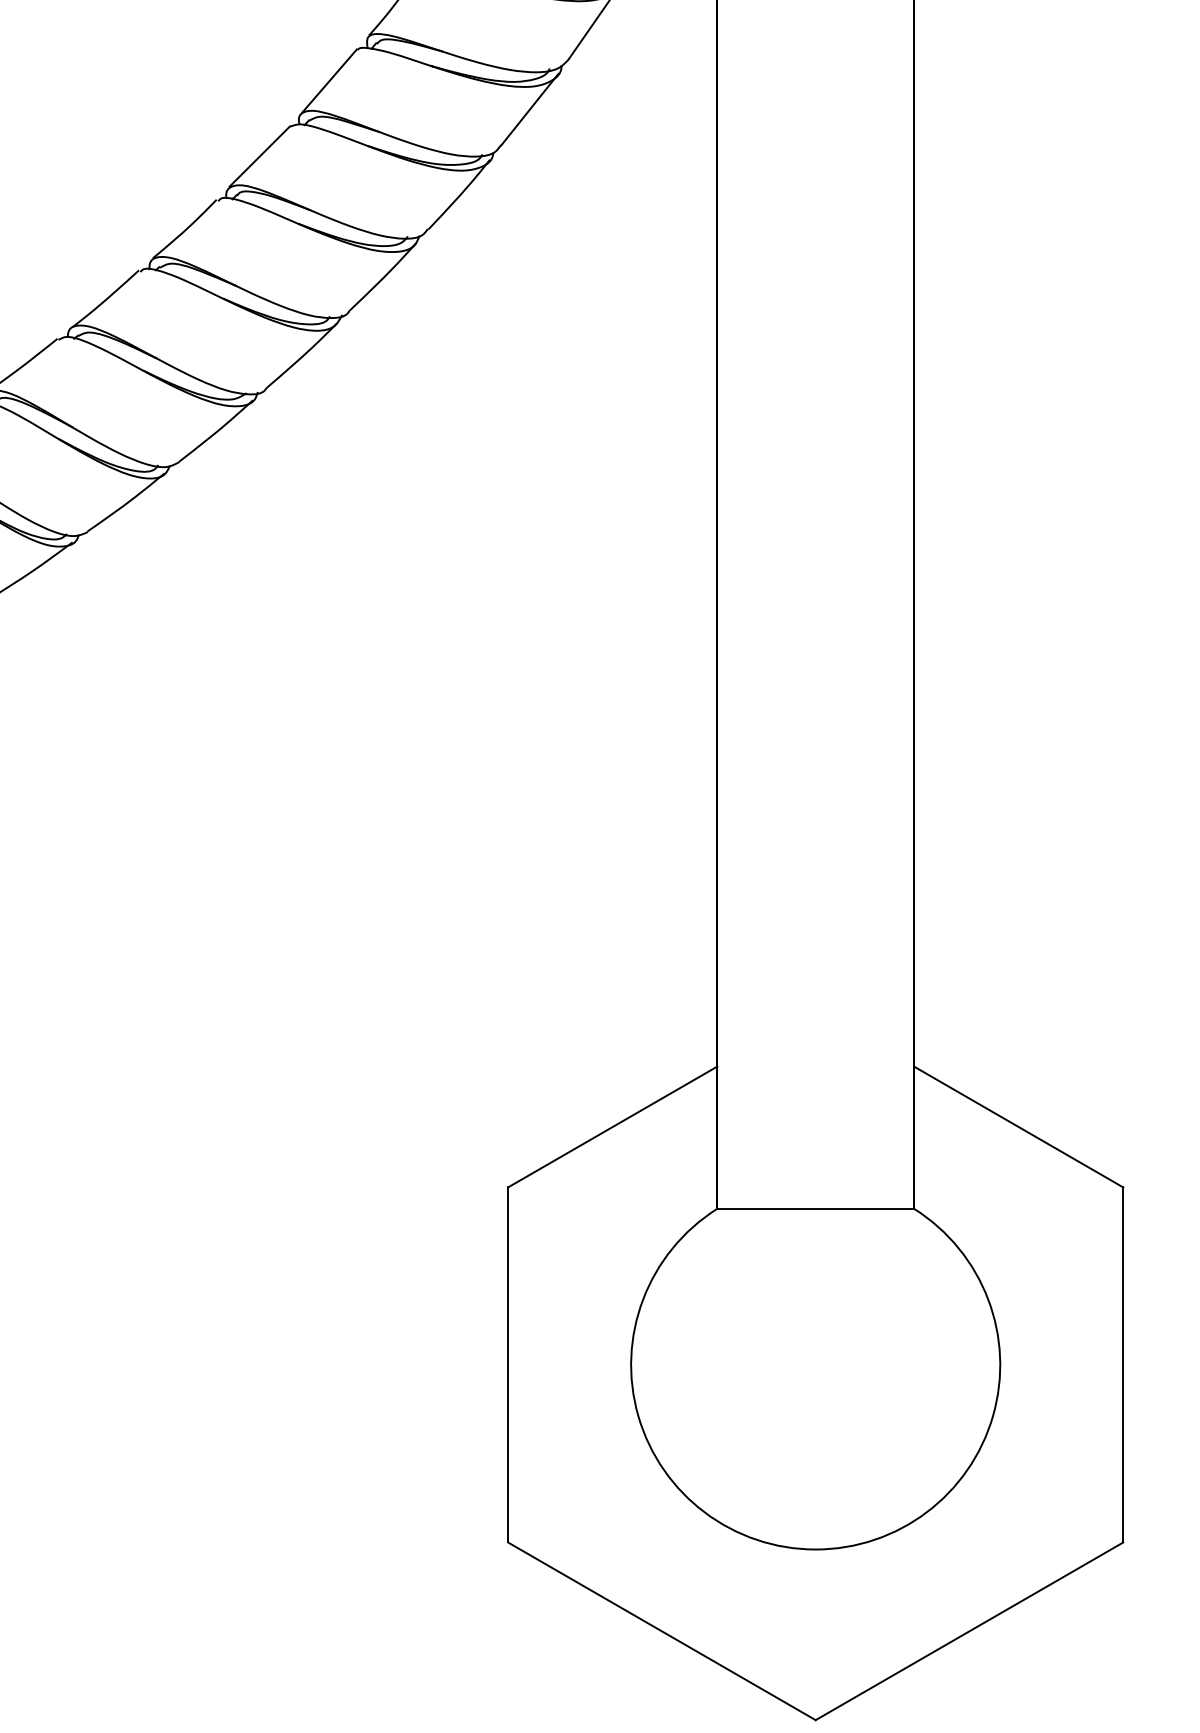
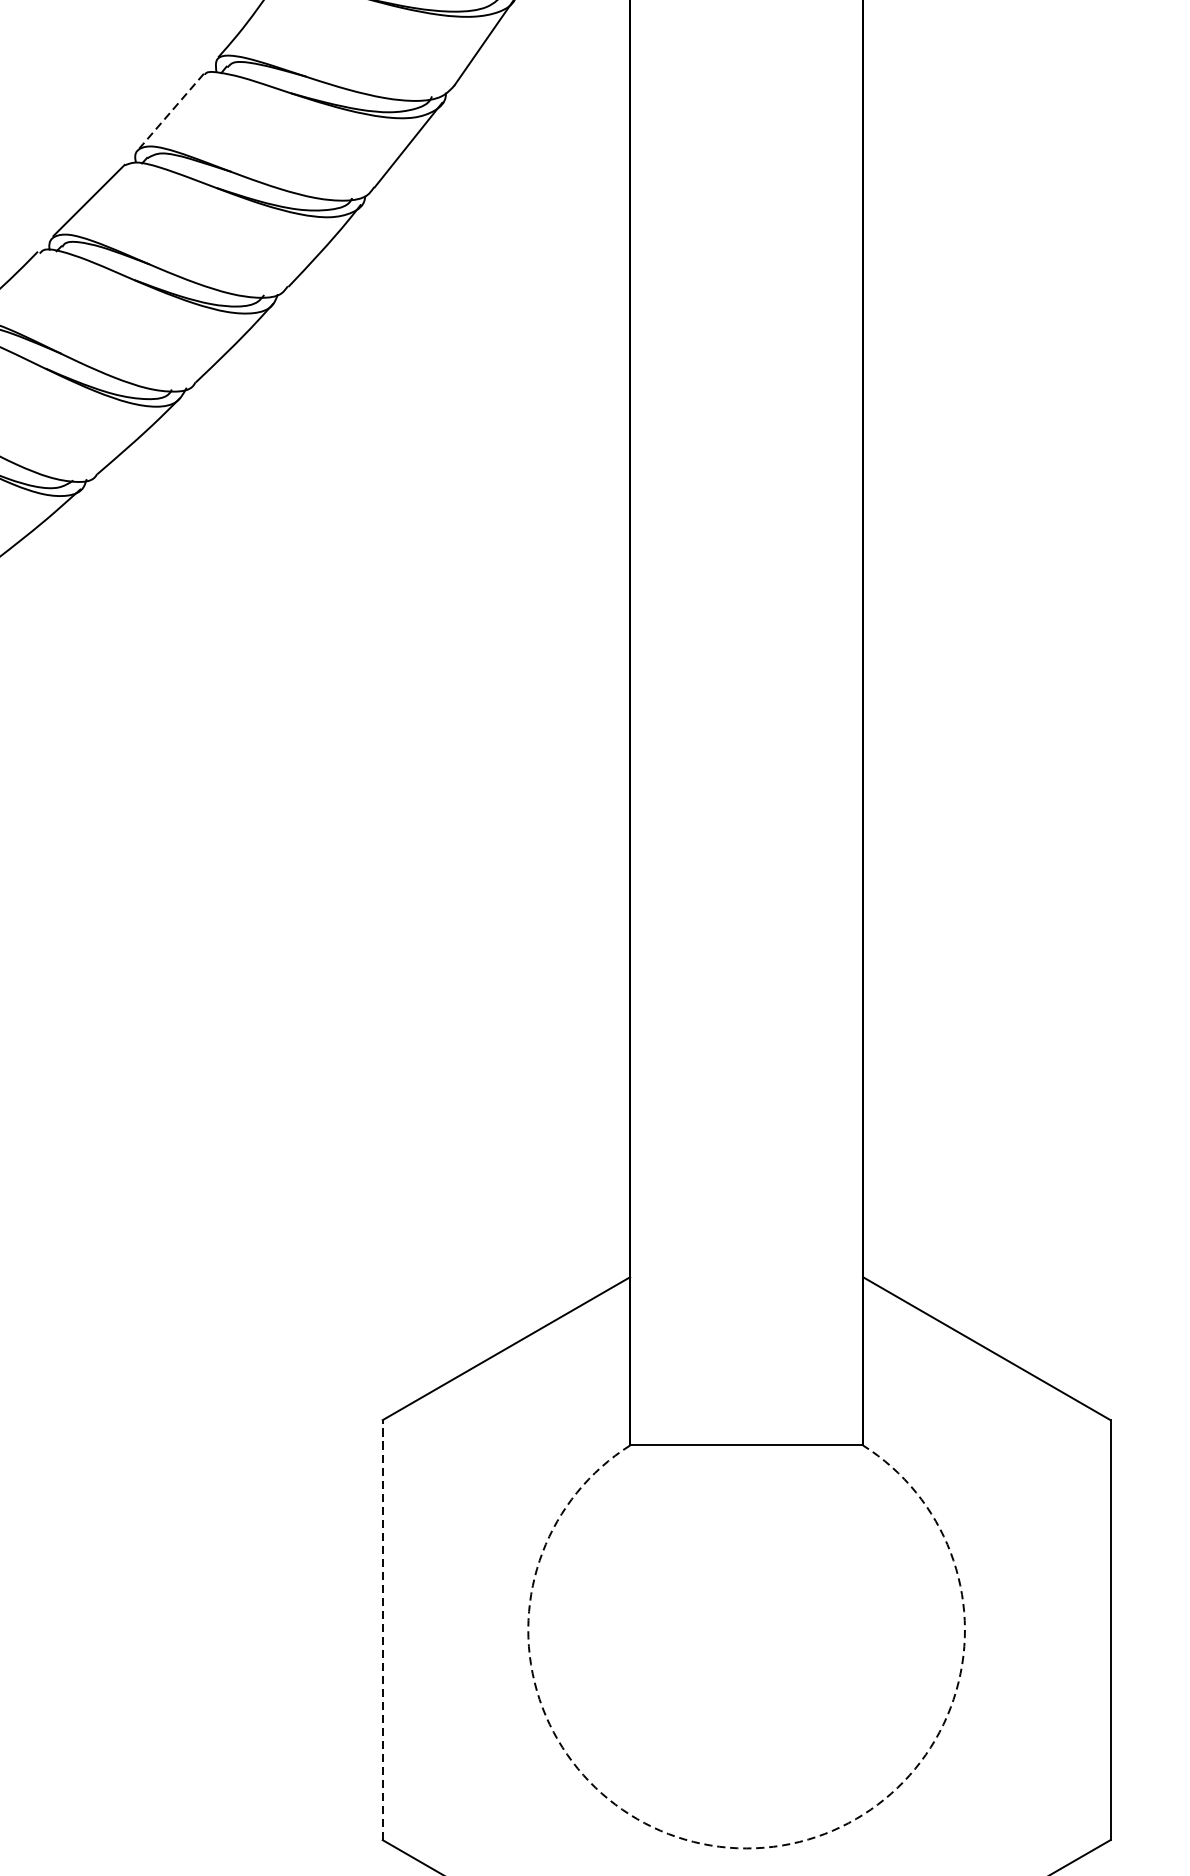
line: (329, 81) -> (171, 111), solid -> dashed
line: (508, 1364) -> (383, 1629), solid -> dashed
arc: (815, 1549) -> (746, 1848), solid -> dashed

